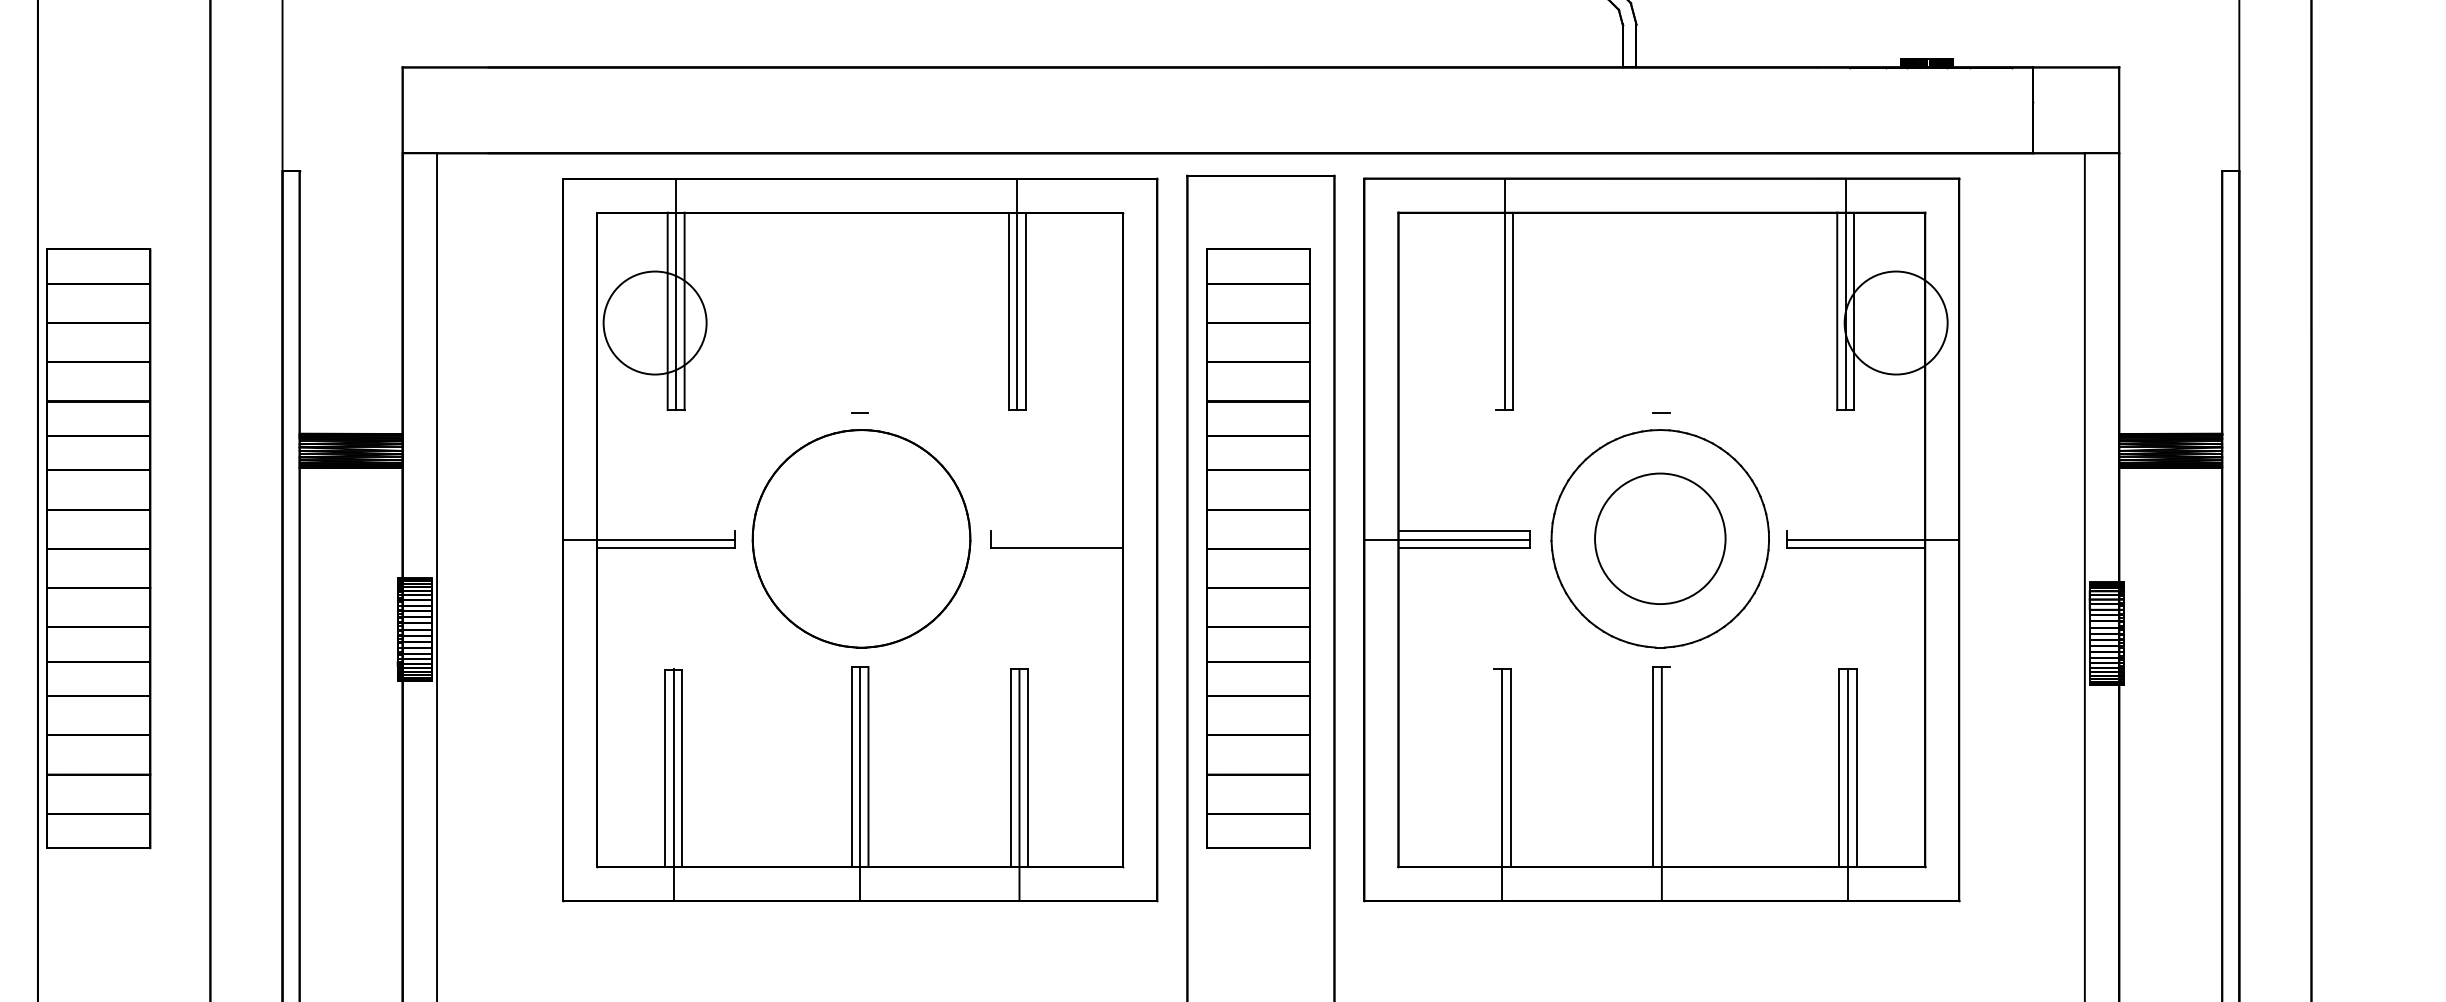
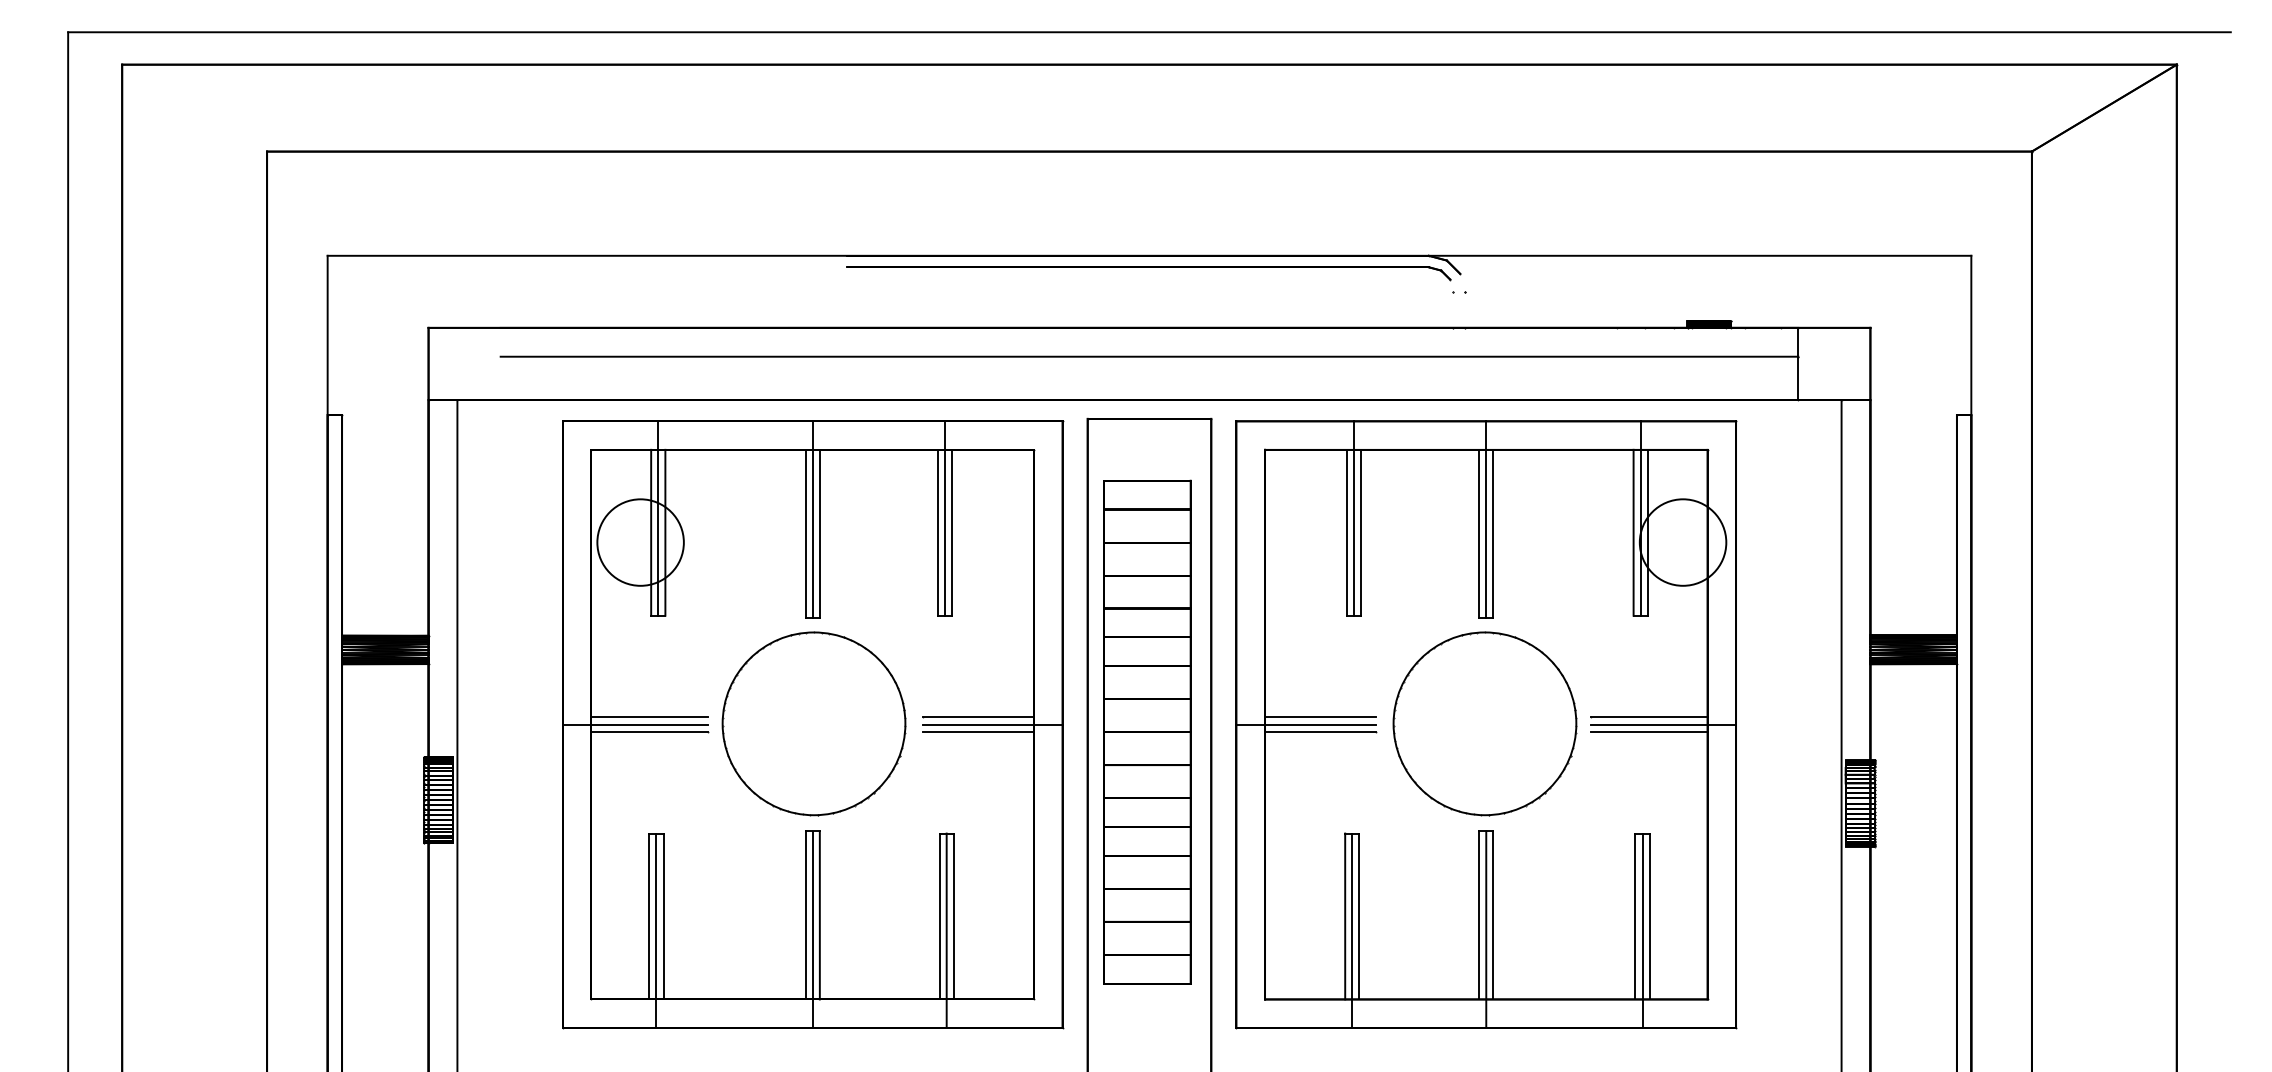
line: (1260, 101) -> (1149, 356), added
line: (859, 295) -> (812, 519), added
line: (1662, 295) -> (1486, 519), added
line: (1496, 311) -> (1347, 532), added
line: (851, 312) -> (805, 533), added
line: (868, 312) -> (819, 533), added
line: (1653, 312) -> (1479, 533), added
line: (1670, 312) -> (1493, 533), added
line: (665, 531) -> (649, 717), added
line: (1057, 531) -> (978, 717), added
line: (1856, 531) -> (1649, 717), added
circle: (1659, 538) -> (1484, 723), size x1.67
line: (1074, 539) -> (992, 724), added
part: (99, 547) -> (173, 731), removed
line: (1670, 767) -> (1493, 915), added
line: (1494, 768) -> (1345, 916), added

